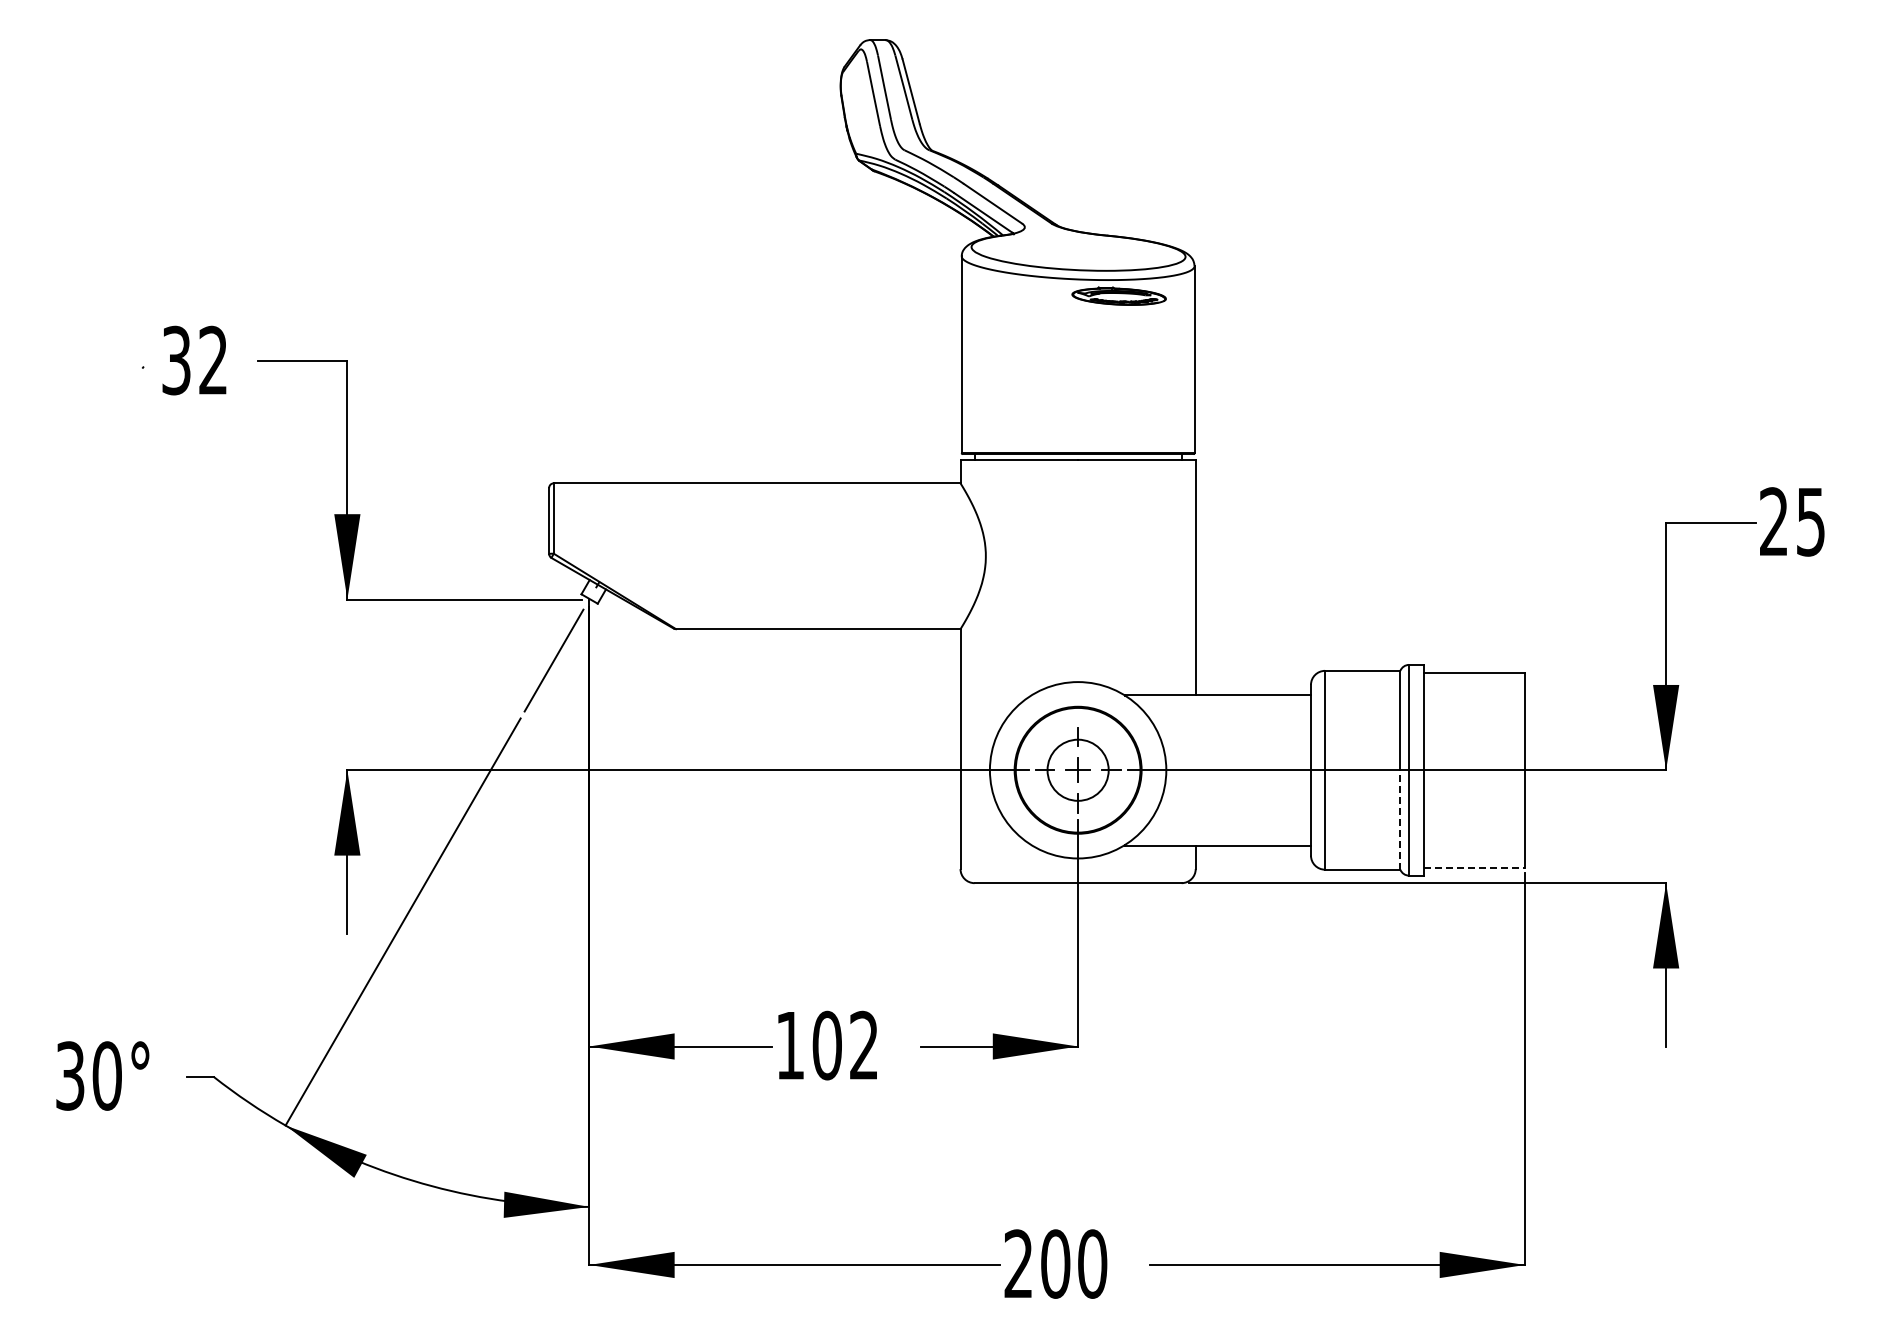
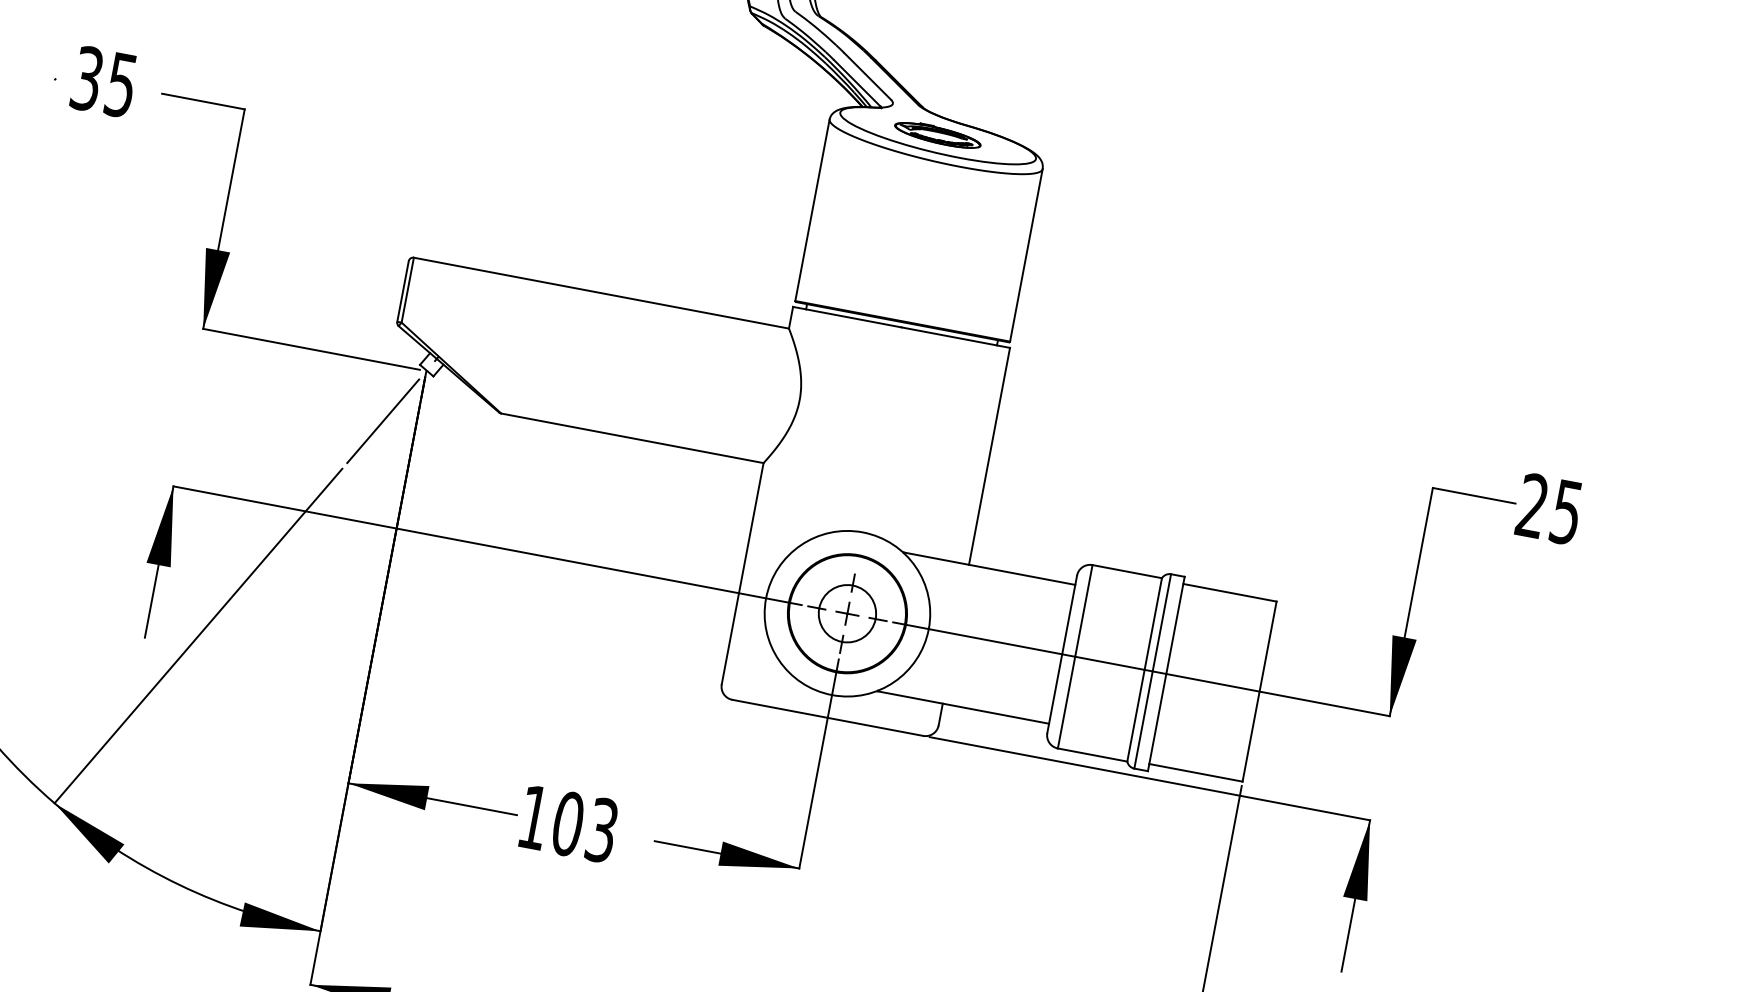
part: (1118, 295) -> (937, 134), moved
text: (212, 360) -> (120, 84), 32 -> 35
line: (1400, 819) -> (1136, 715), dashed -> solid
line: (1474, 867) -> (1196, 772), dashed -> solid
text: (864, 1045) -> (602, 830), 102 -> 103

